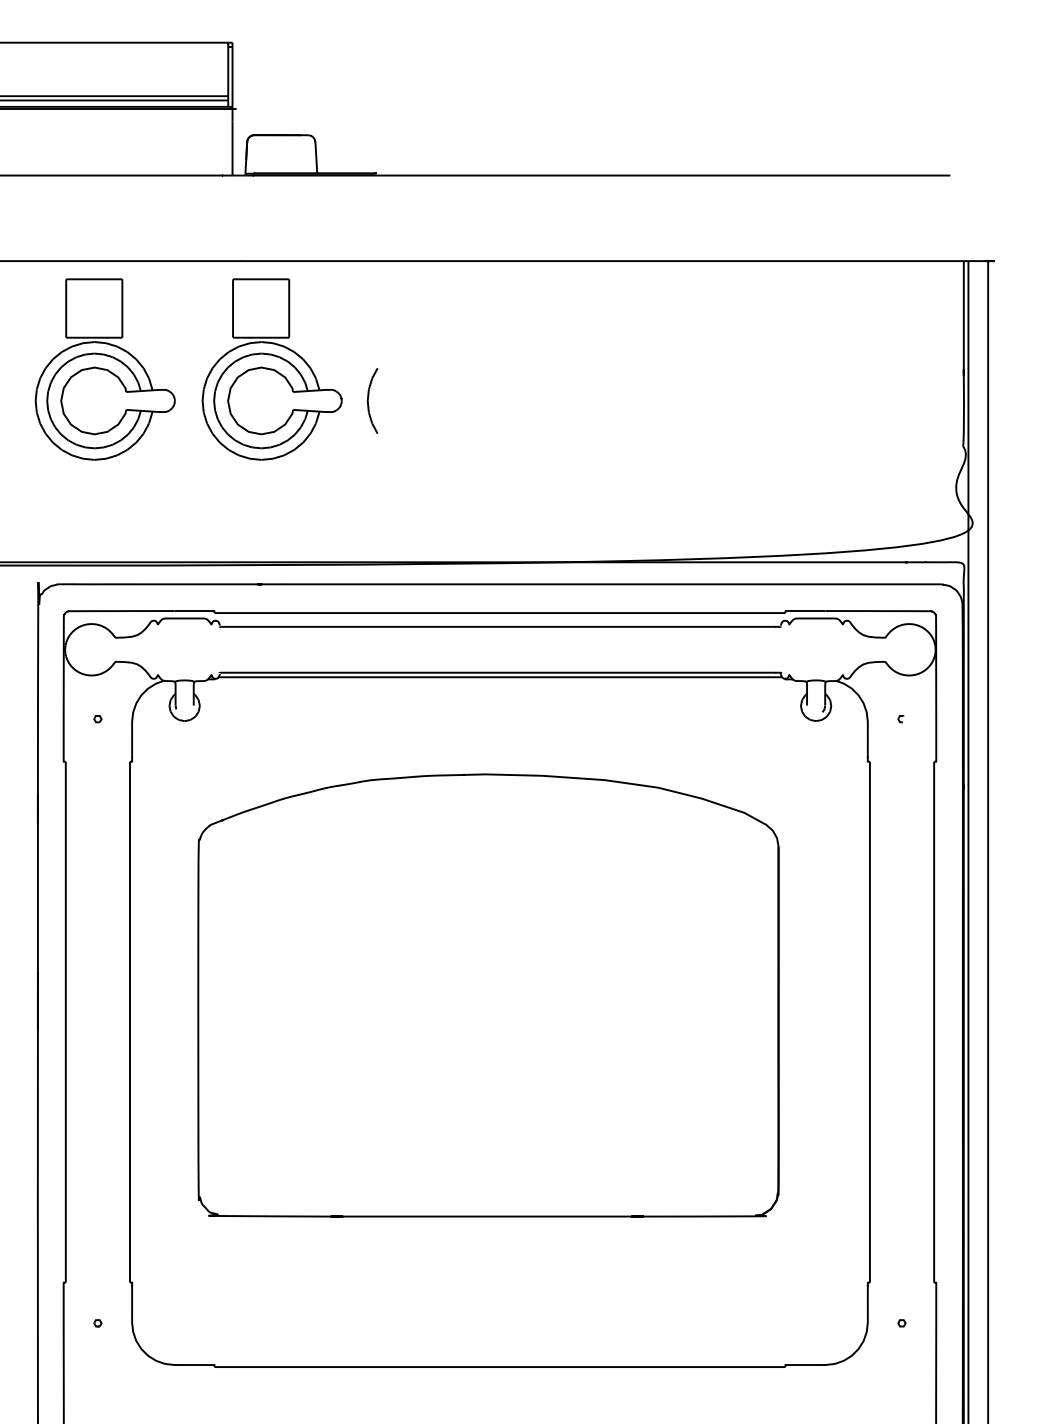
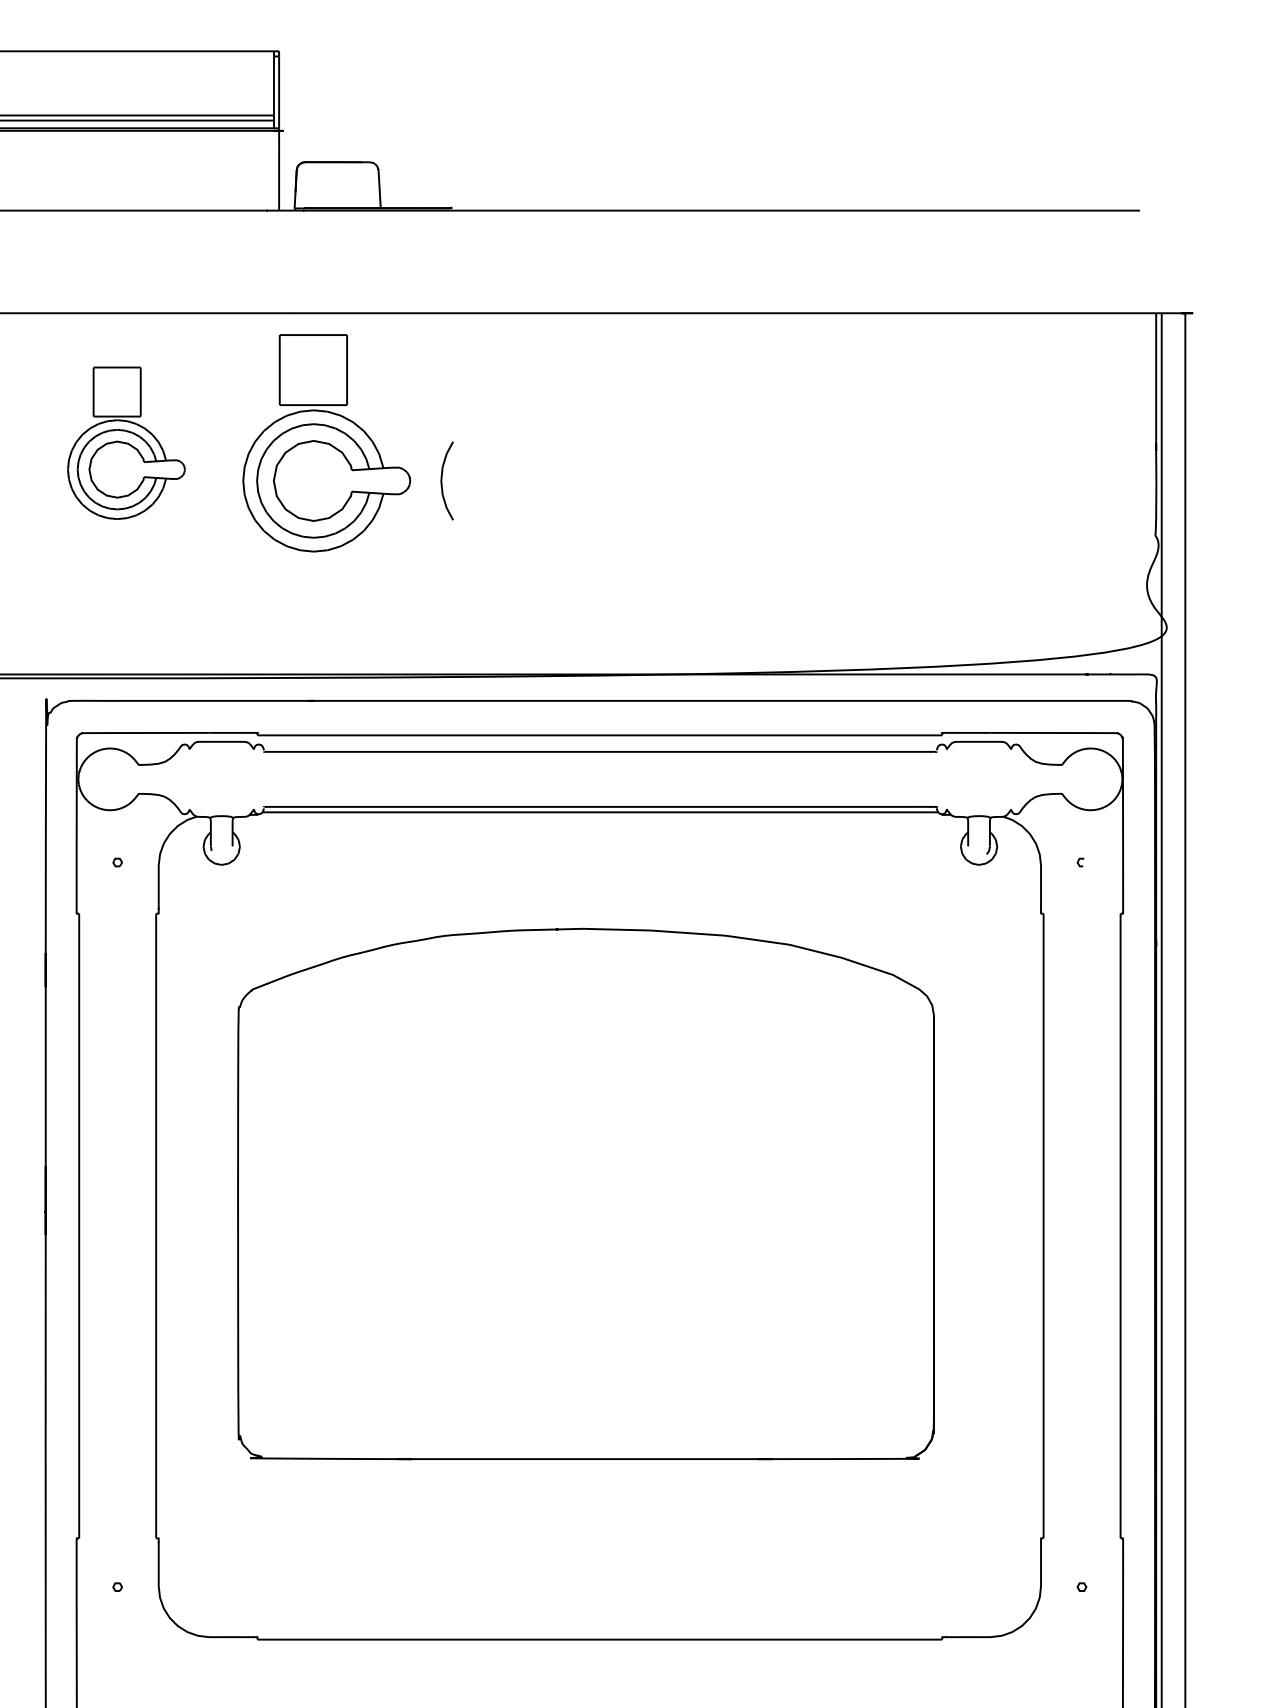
part: (104, 369) -> (125, 443), size x0.7

